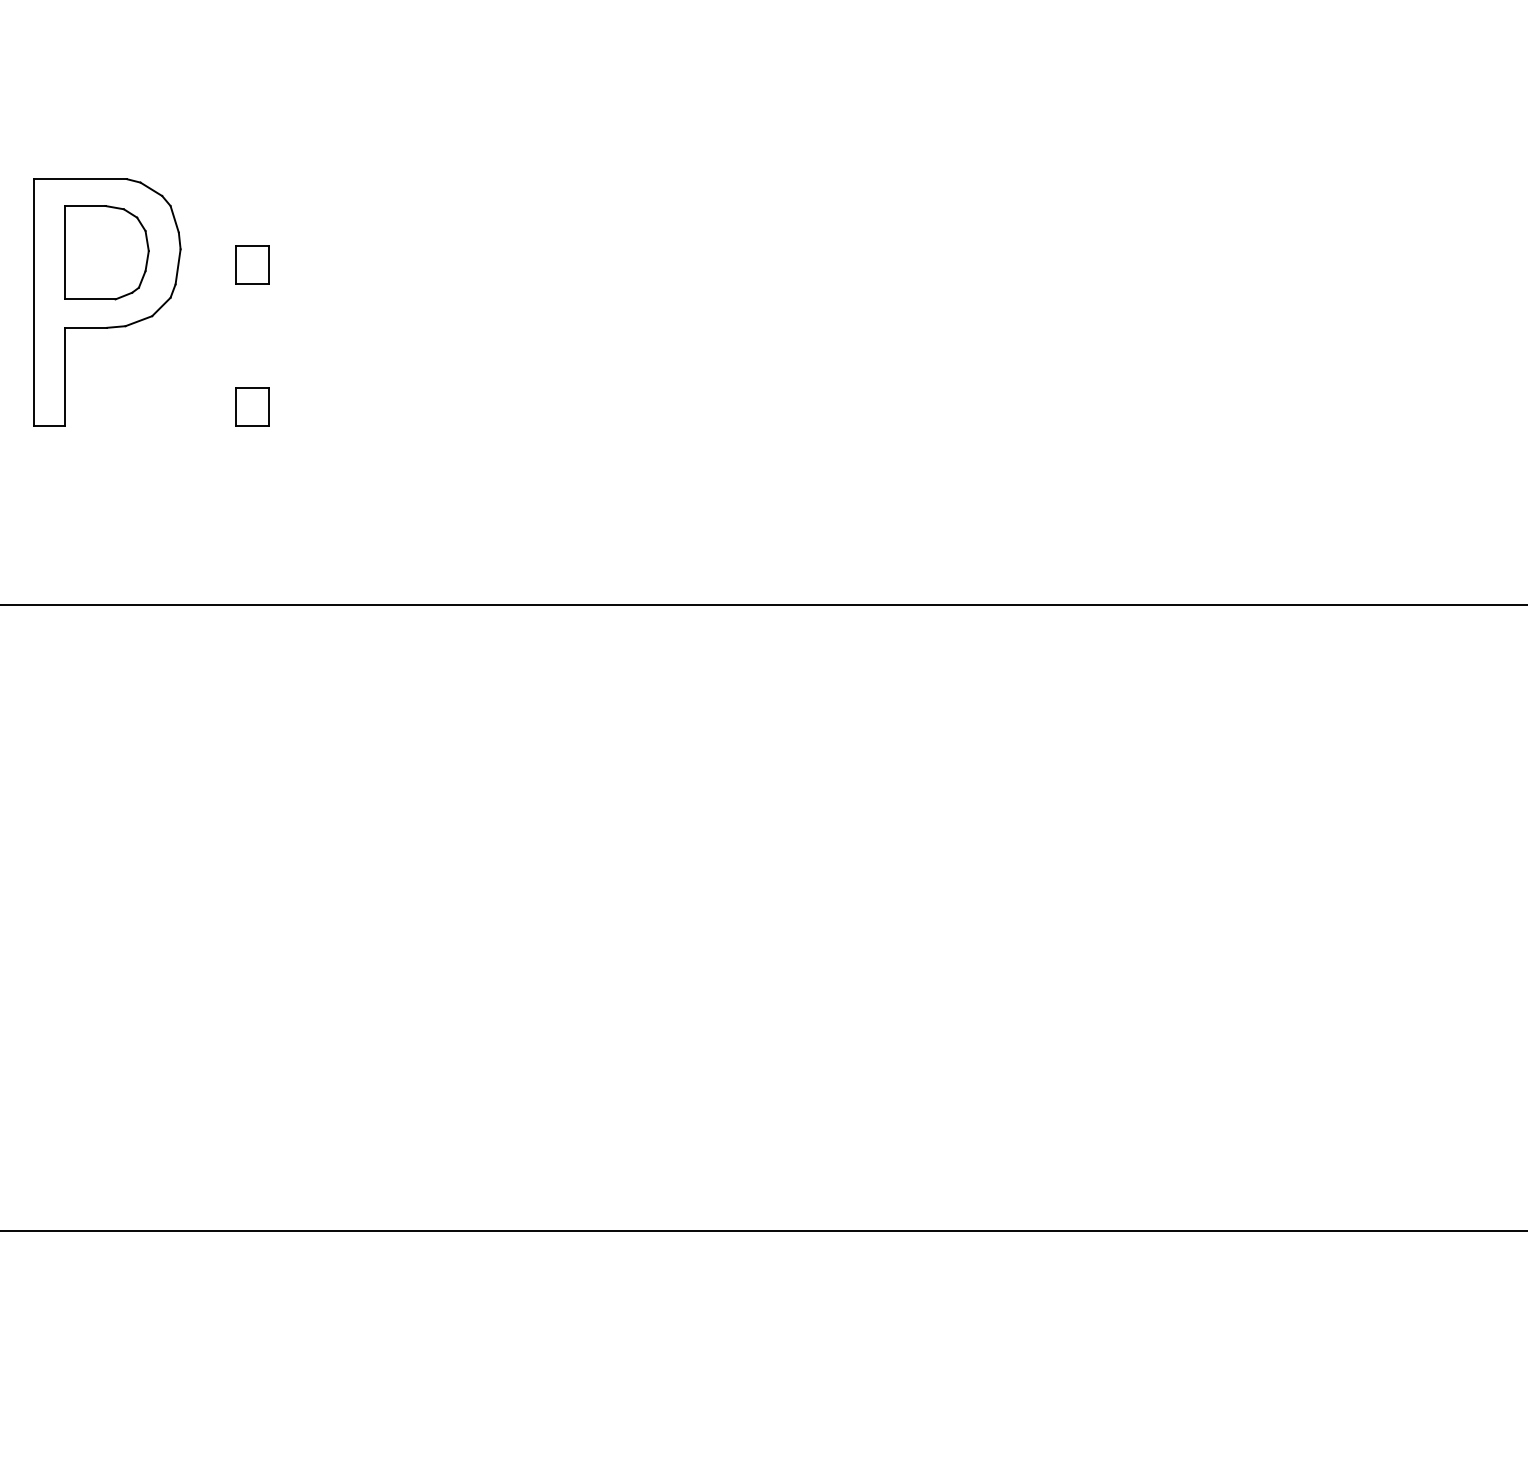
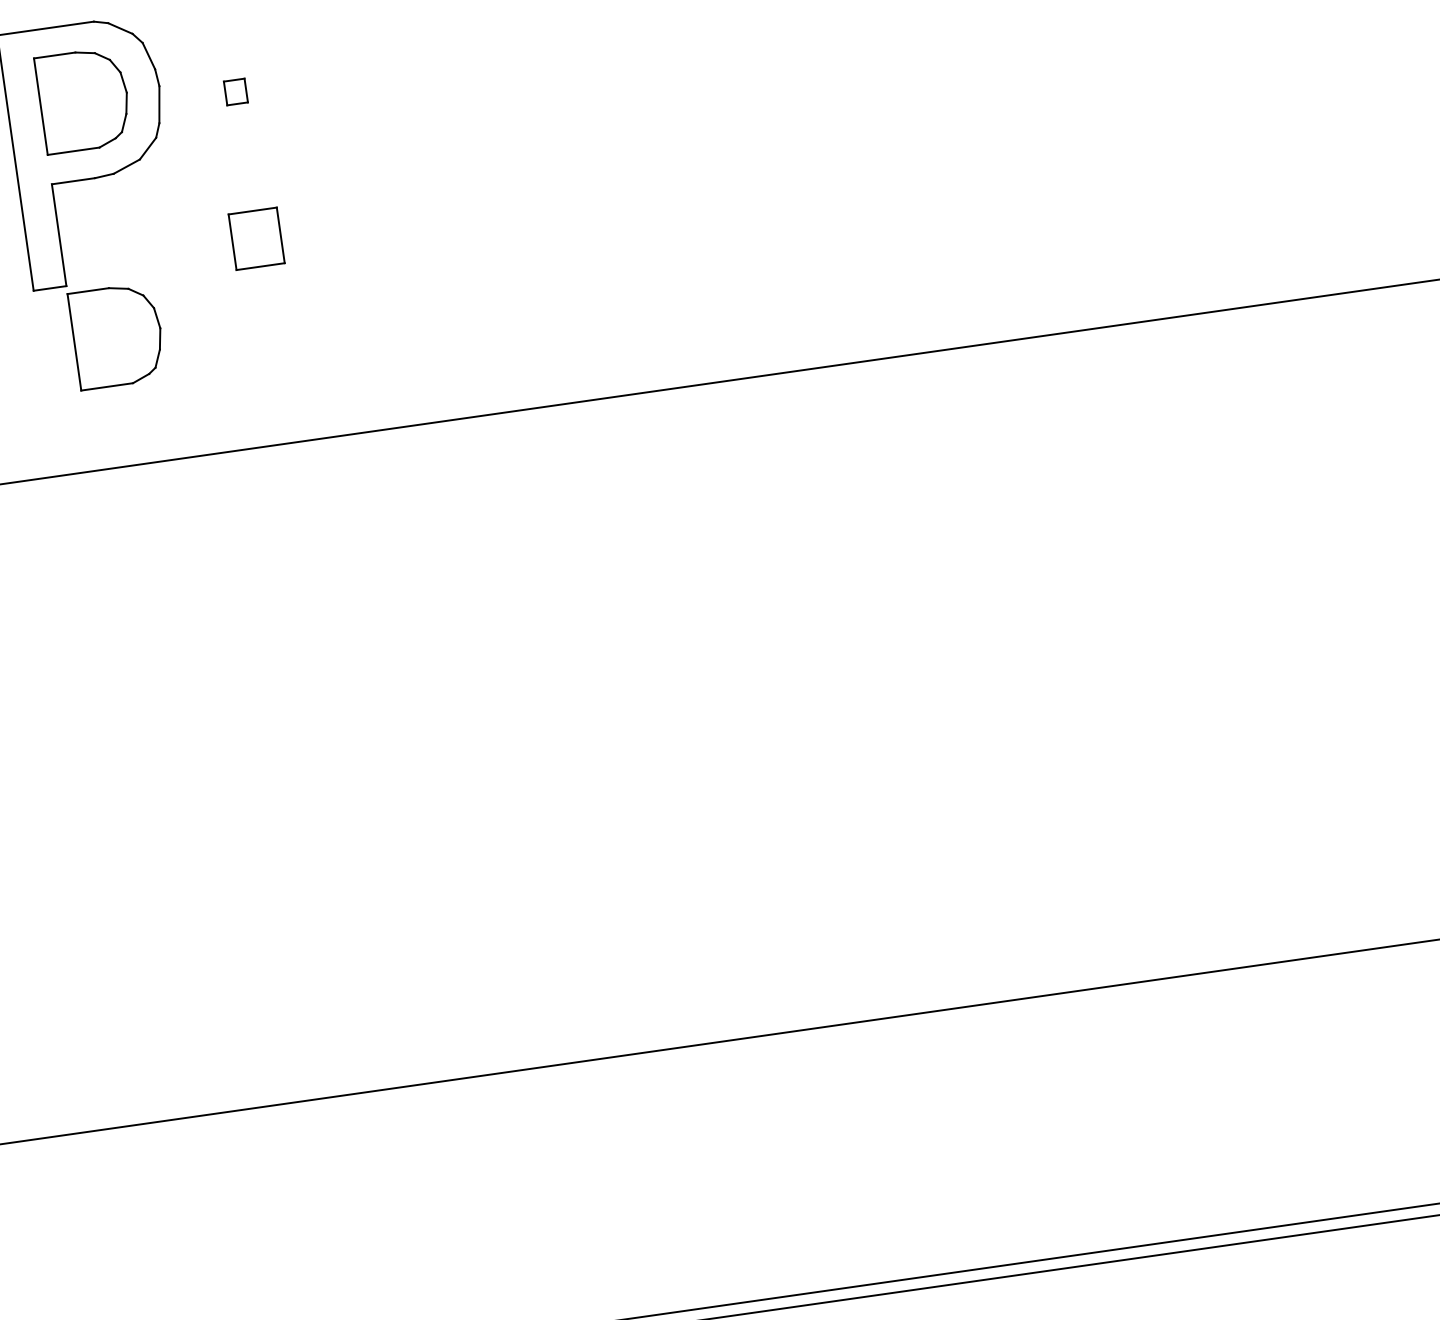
part: (252, 264) -> (235, 91), size x0.6
part: (252, 406) -> (256, 238), size x1.4
part: (106, 480) -> (116, 336), added

